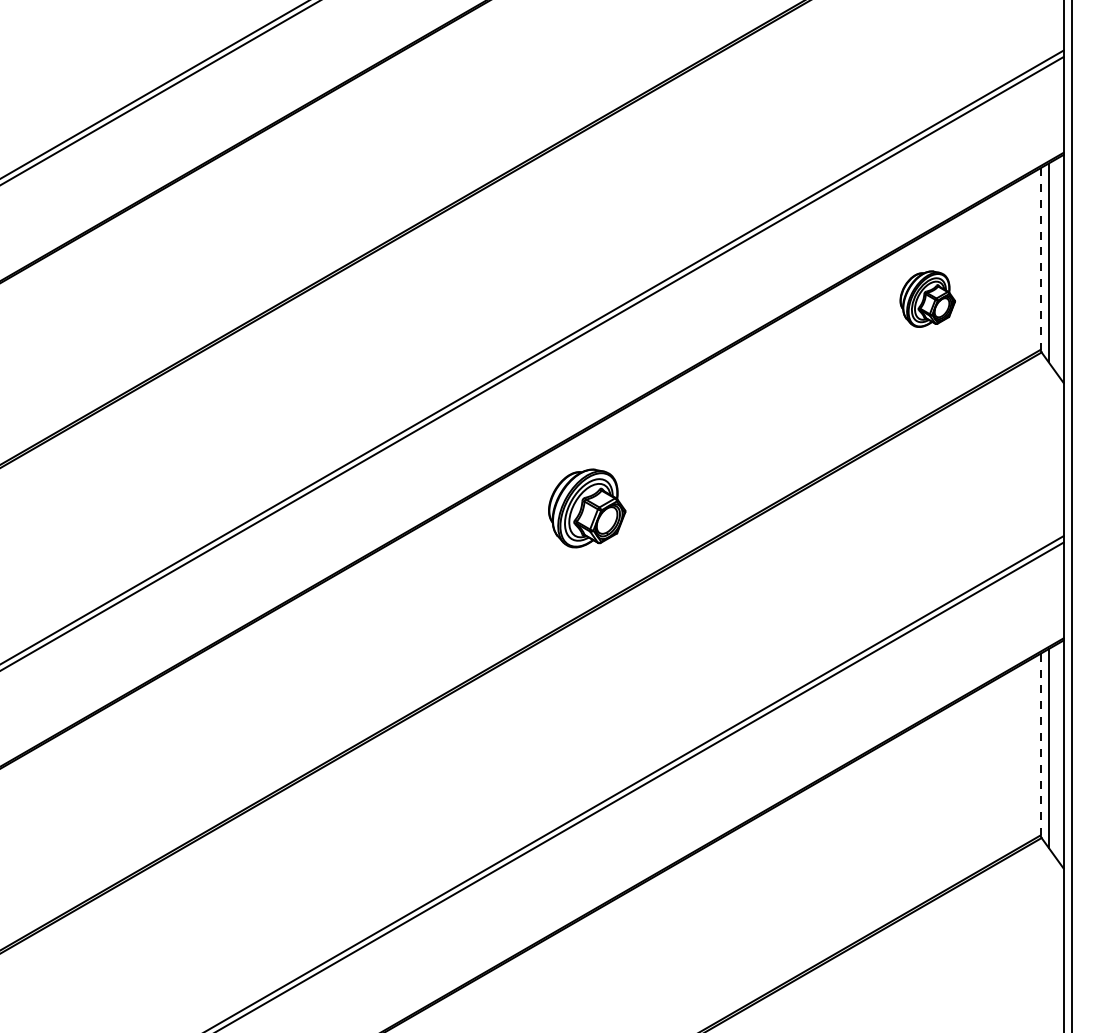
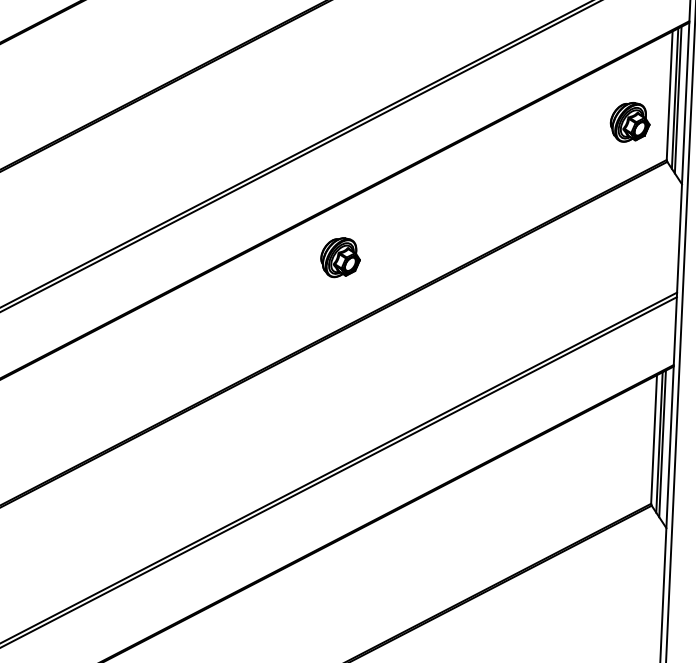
line: (1040, 259) -> (669, 96), dashed -> solid
line: (1052, 264) -> (677, 99), added
part: (927, 298) -> (630, 121), moved
part: (587, 508) -> (340, 257), size x0.71
line: (1040, 744) -> (653, 439), dashed -> solid
line: (1052, 749) -> (662, 443), added

